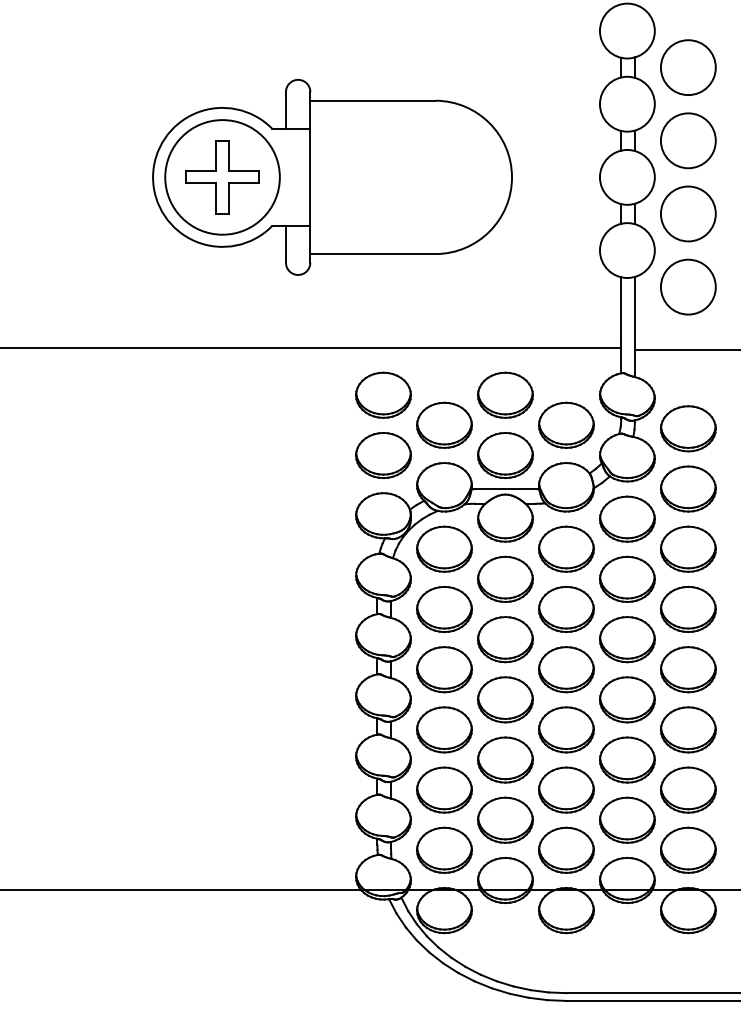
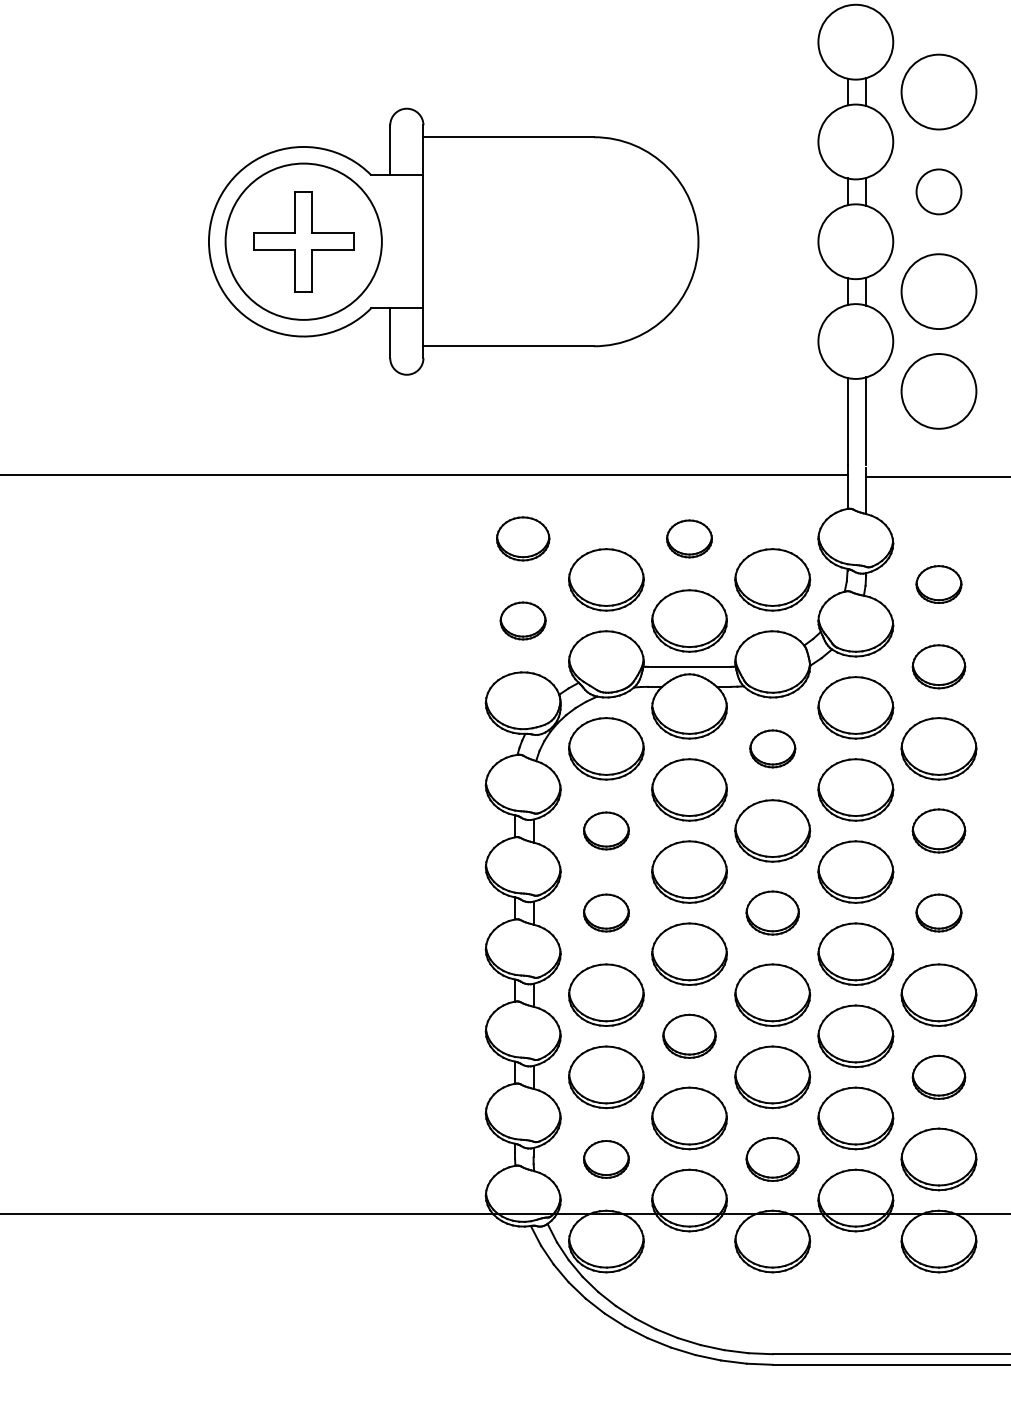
circle: (688, 140) -> (938, 191), size x0.6
part: (382, 395) -> (522, 538), size x0.7
part: (505, 395) -> (689, 538), size x0.6
part: (688, 428) -> (938, 584), size x0.6
part: (382, 455) -> (522, 620), size x0.6
part: (688, 488) -> (938, 666), size x0.7
part: (566, 548) -> (772, 748), size x0.6
part: (444, 609) -> (606, 830), size x0.6
part: (688, 609) -> (938, 830), size x0.7
part: (444, 669) -> (606, 912), size x0.6
part: (566, 669) -> (772, 912), size x0.7
part: (688, 669) -> (938, 912), size x0.6
part: (505, 760) -> (689, 1036), size x0.7
part: (688, 790) -> (938, 1077), size x0.7
part: (444, 850) -> (606, 1159), size x0.6
part: (566, 850) -> (772, 1159), size x0.7

